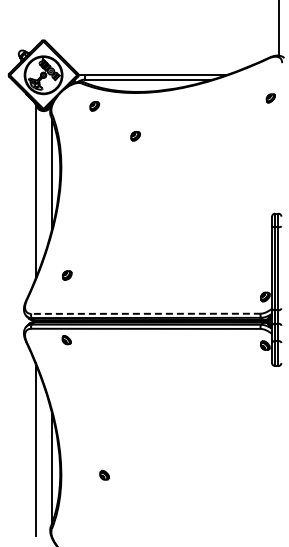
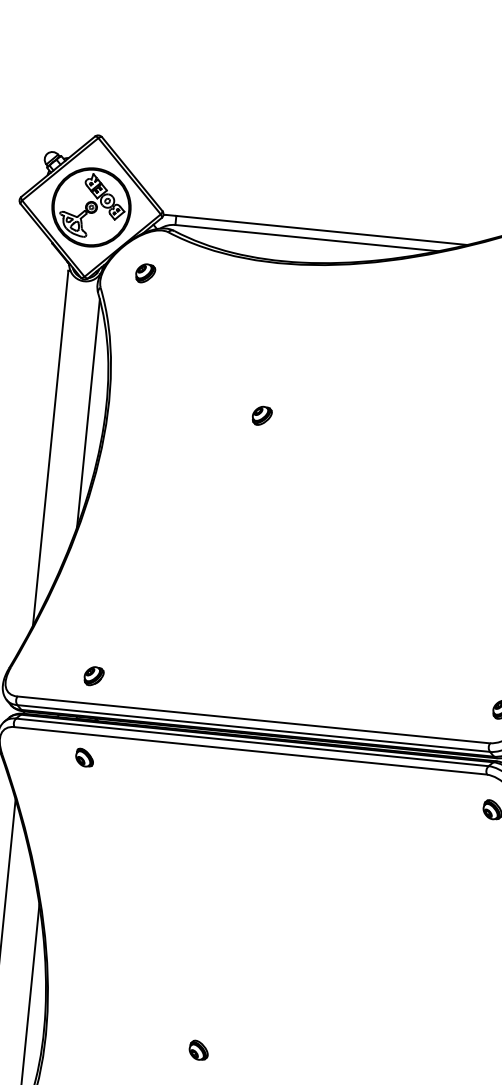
part: (94, 106) -> (145, 273), moved
part: (135, 136) -> (261, 416), moved
part: (67, 275) -> (94, 676), moved
line: (146, 313) -> (254, 719), dashed -> solid
part: (104, 475) -> (198, 1050), moved

